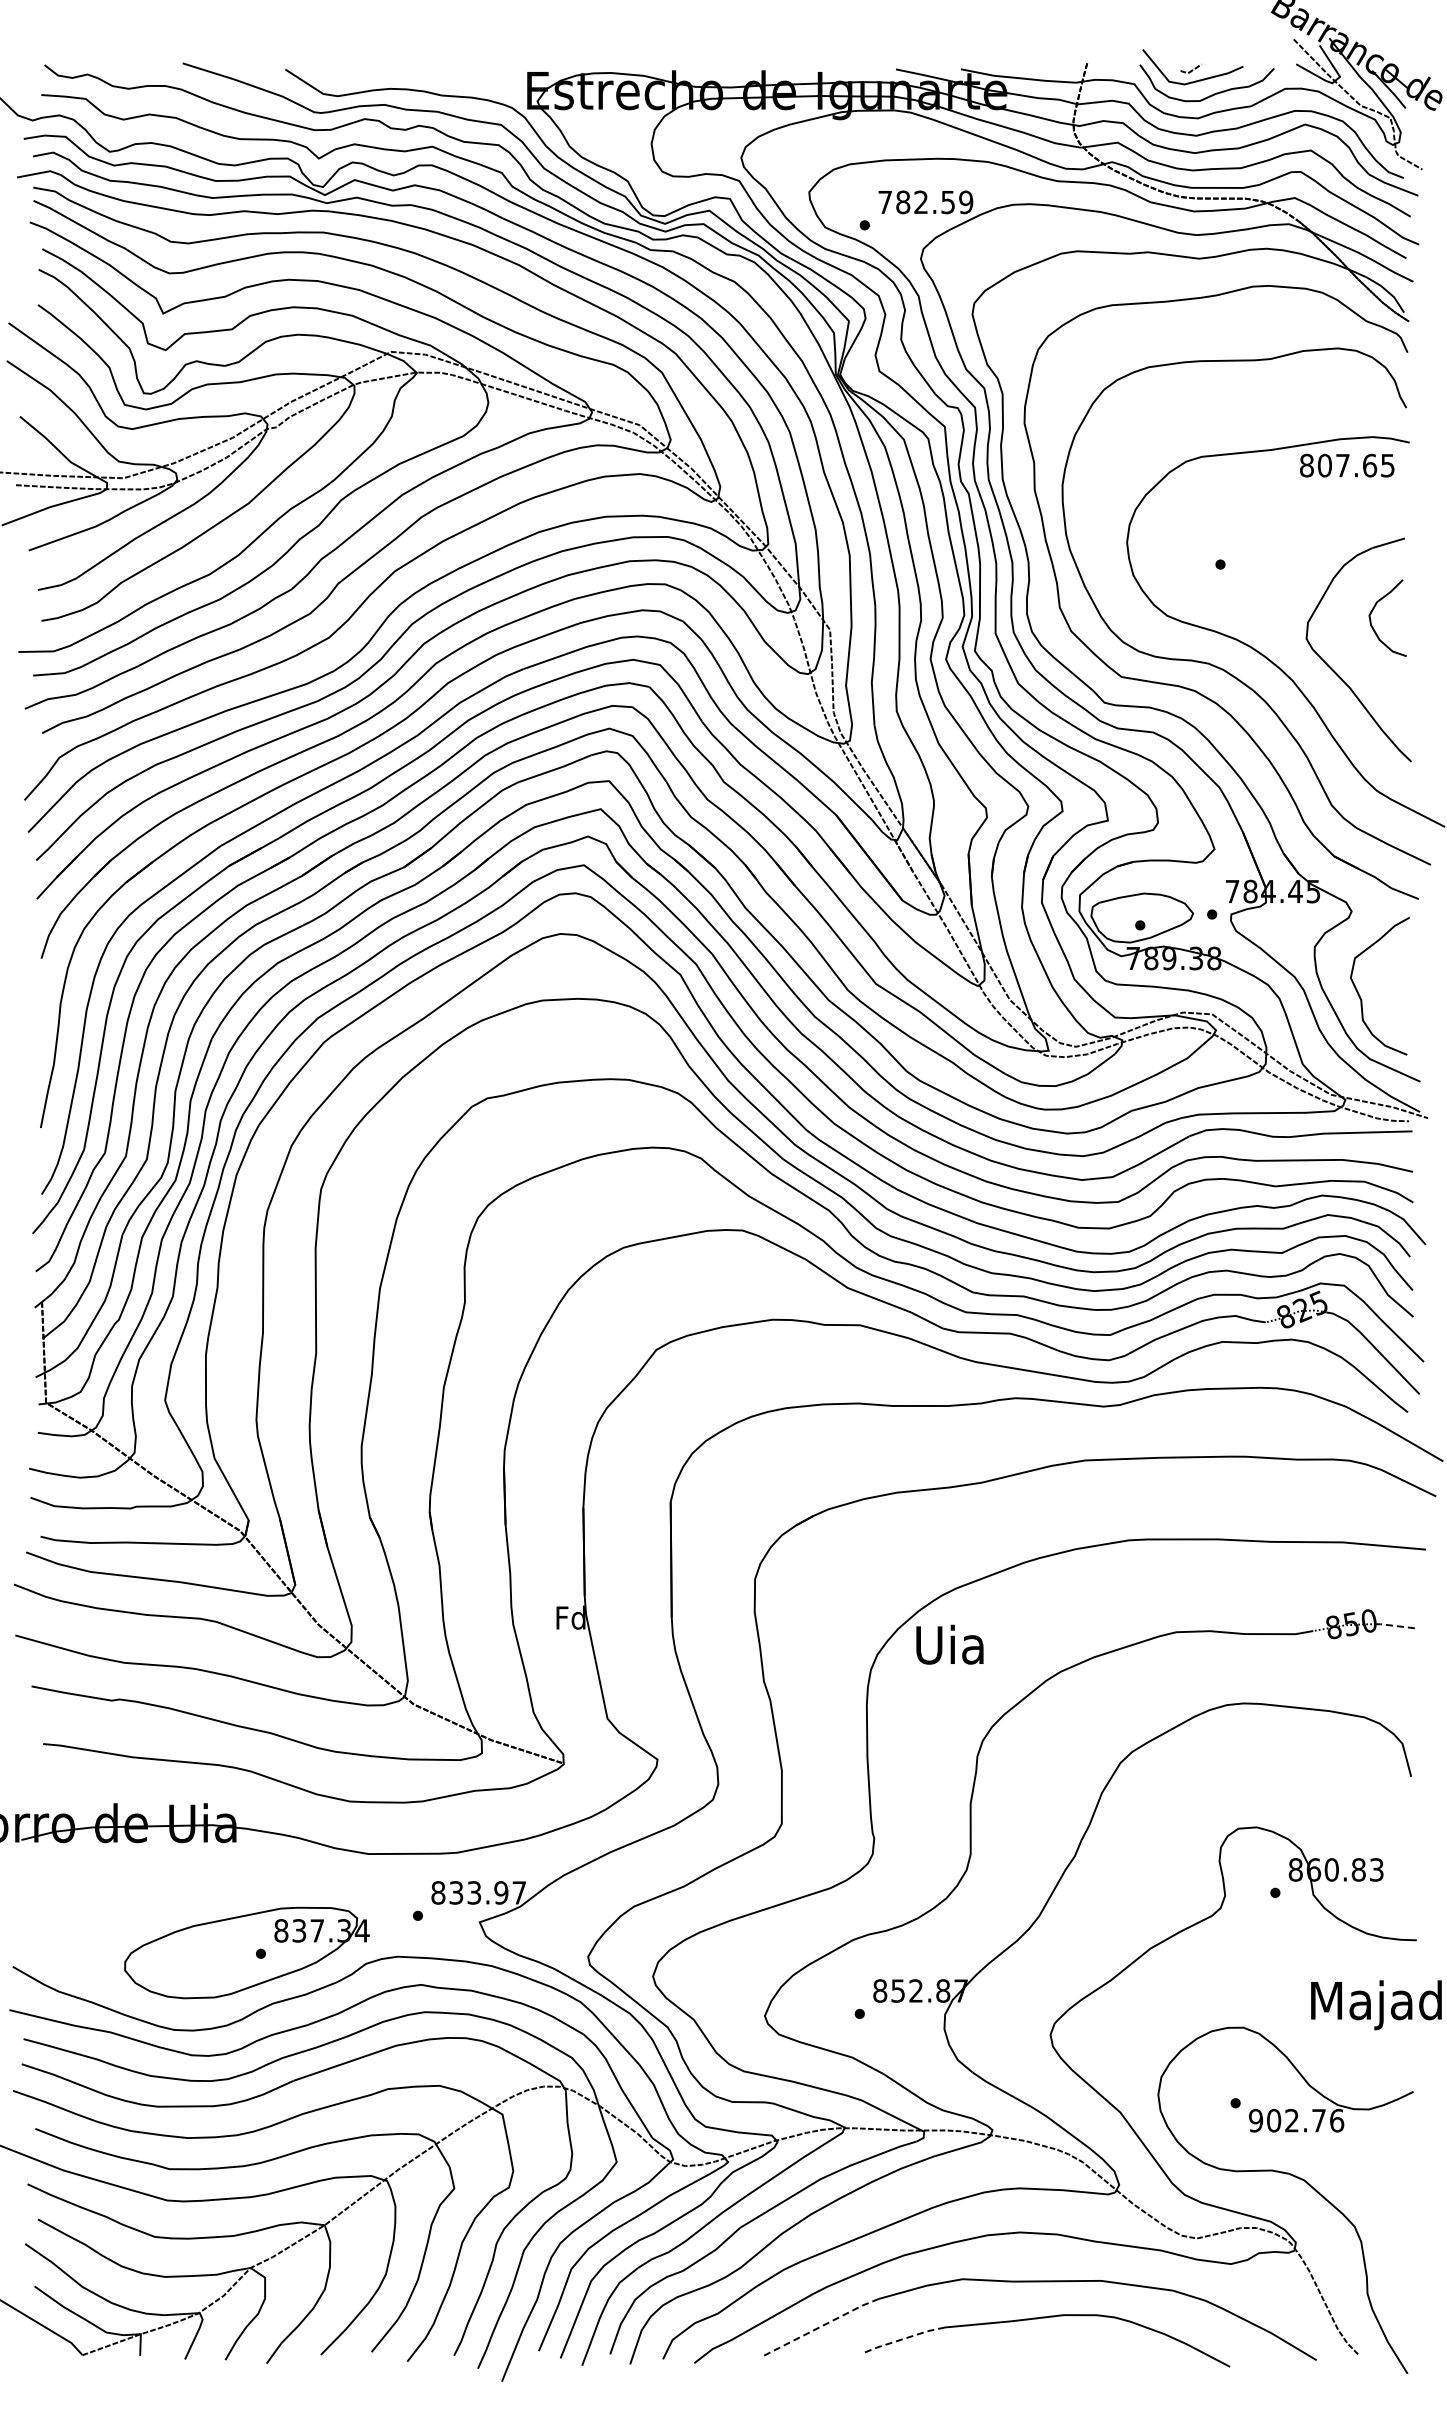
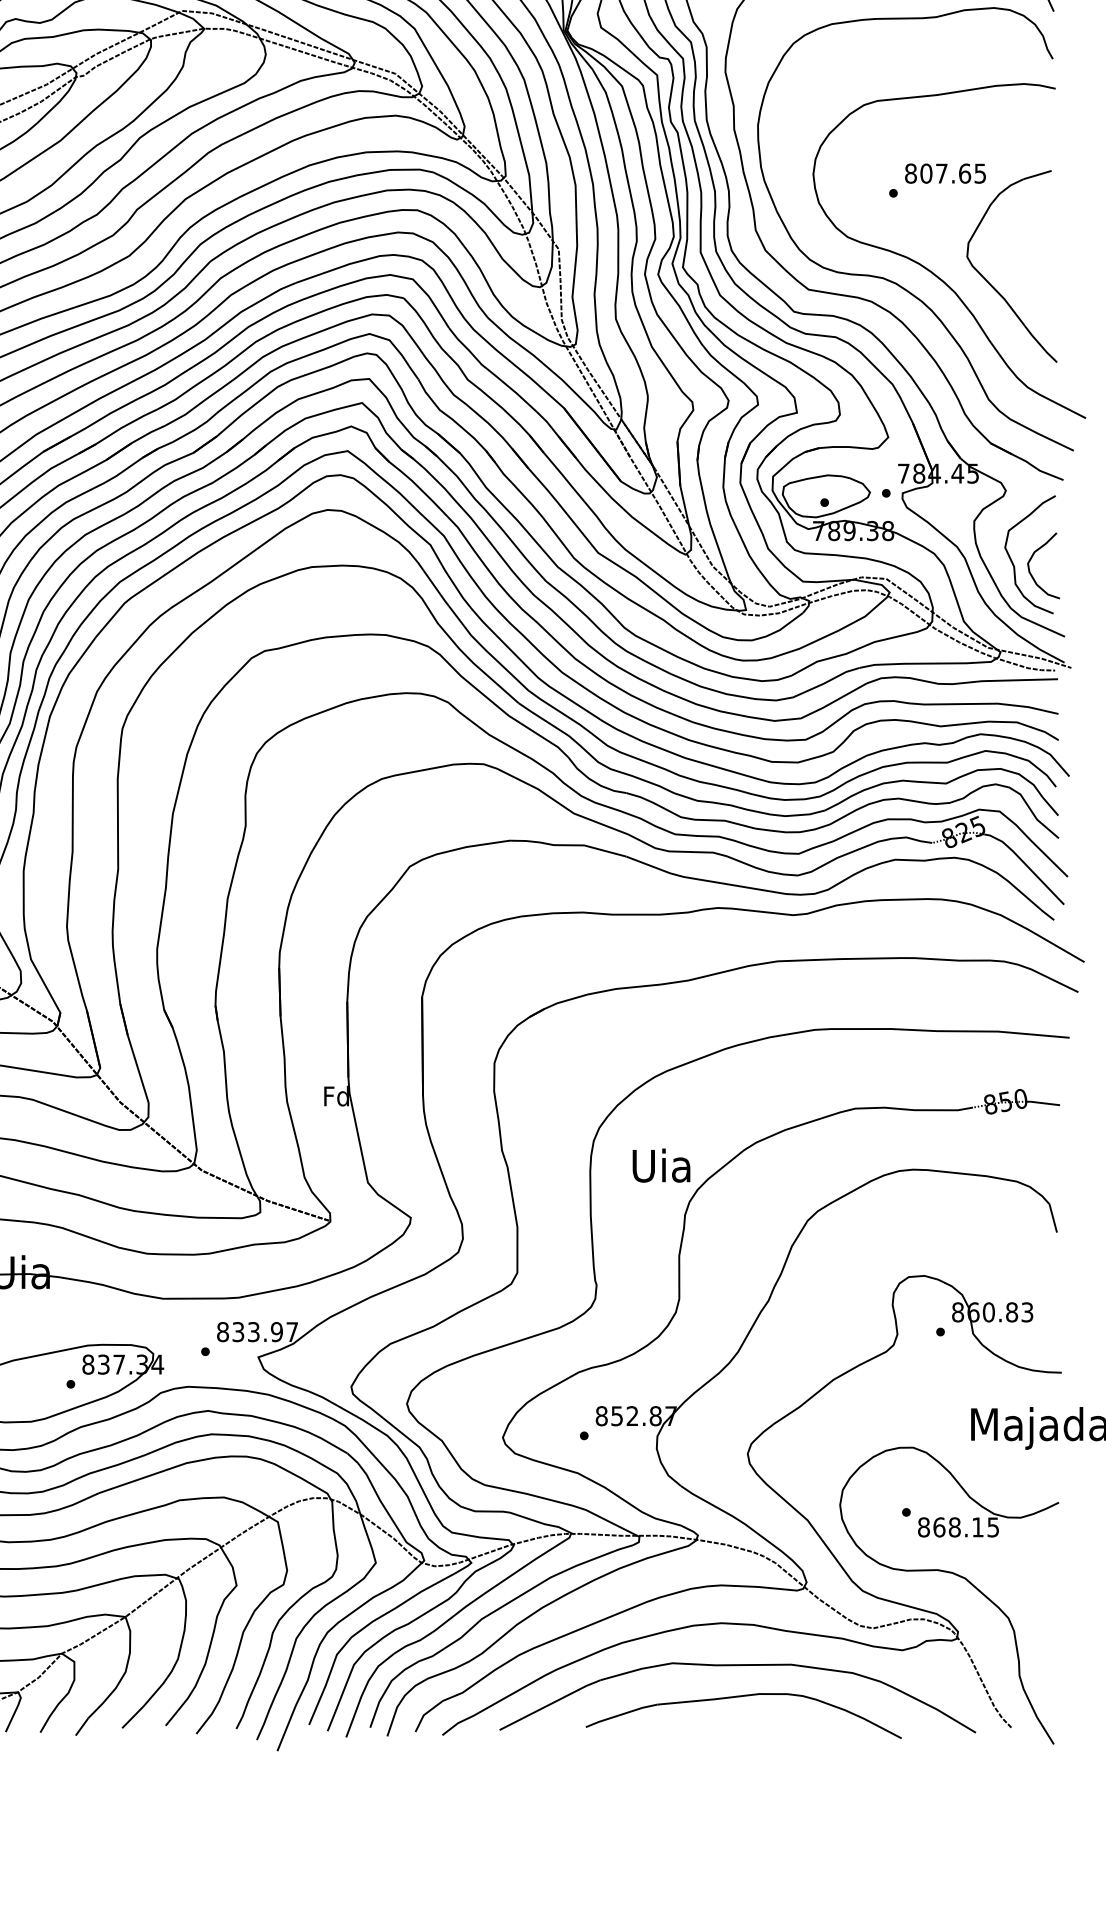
text: (1347, 465) -> (945, 173), moved
curve: (1375, 607) -> (1033, 556), moved
line: (1394, 1625) -> (1042, 1102), dashed -> solid
text: (949, 1644) -> (661, 1165), moved
text: (1296, 2120) -> (958, 1527), 902.76 -> 868.15
line: (819, 2327) -> (549, 1704), dashed -> solid
line: (902, 2339) -> (620, 1714), dashed -> solid

